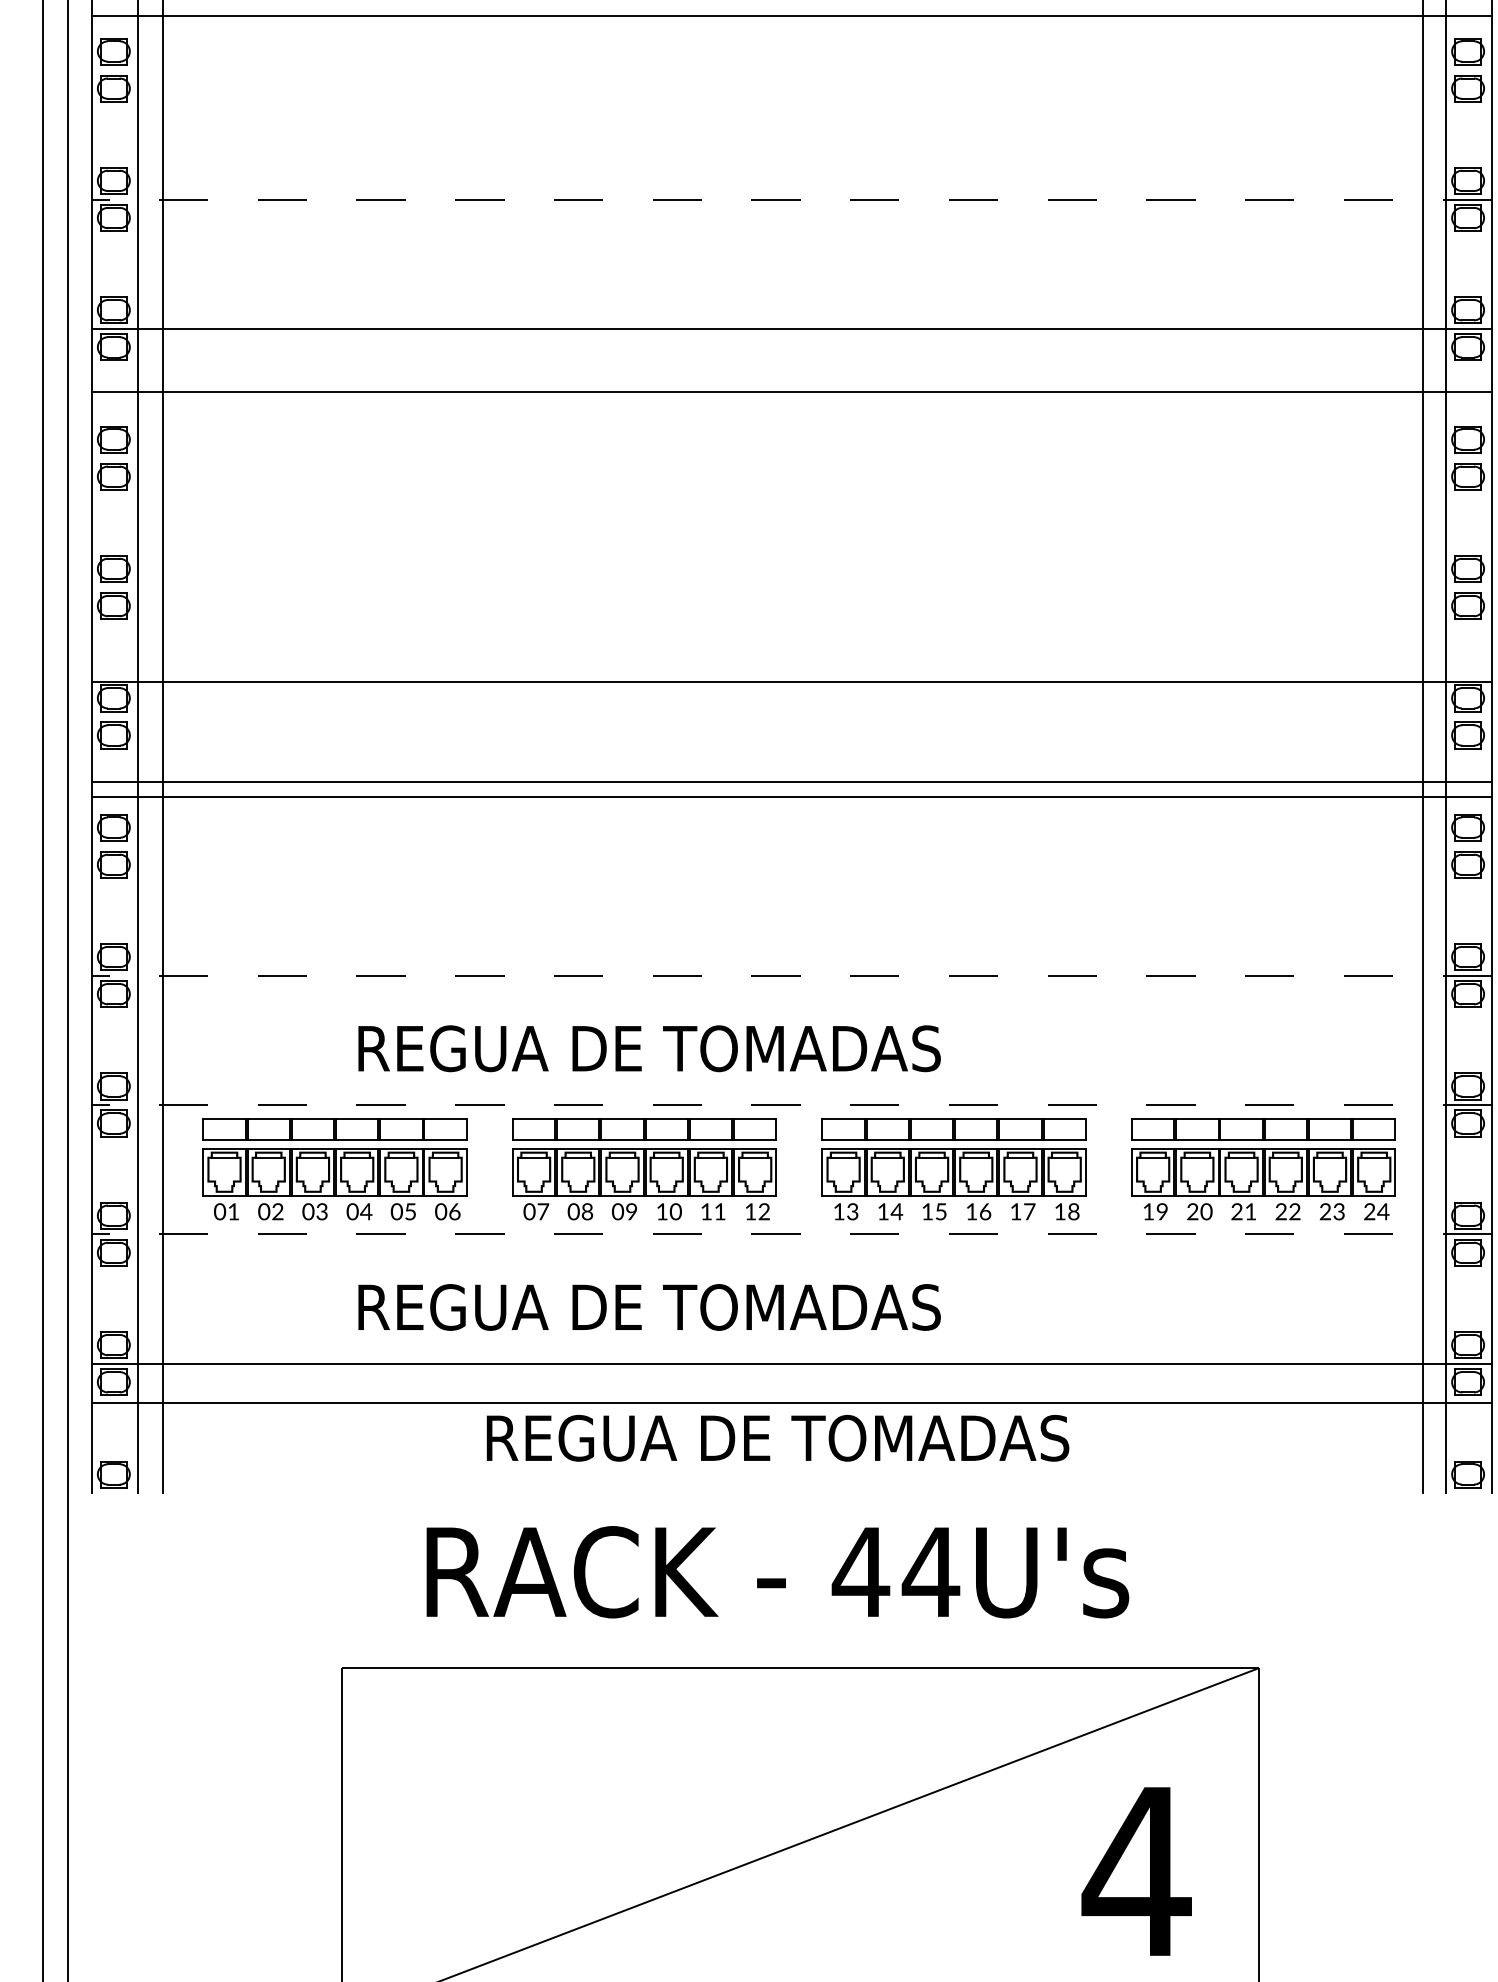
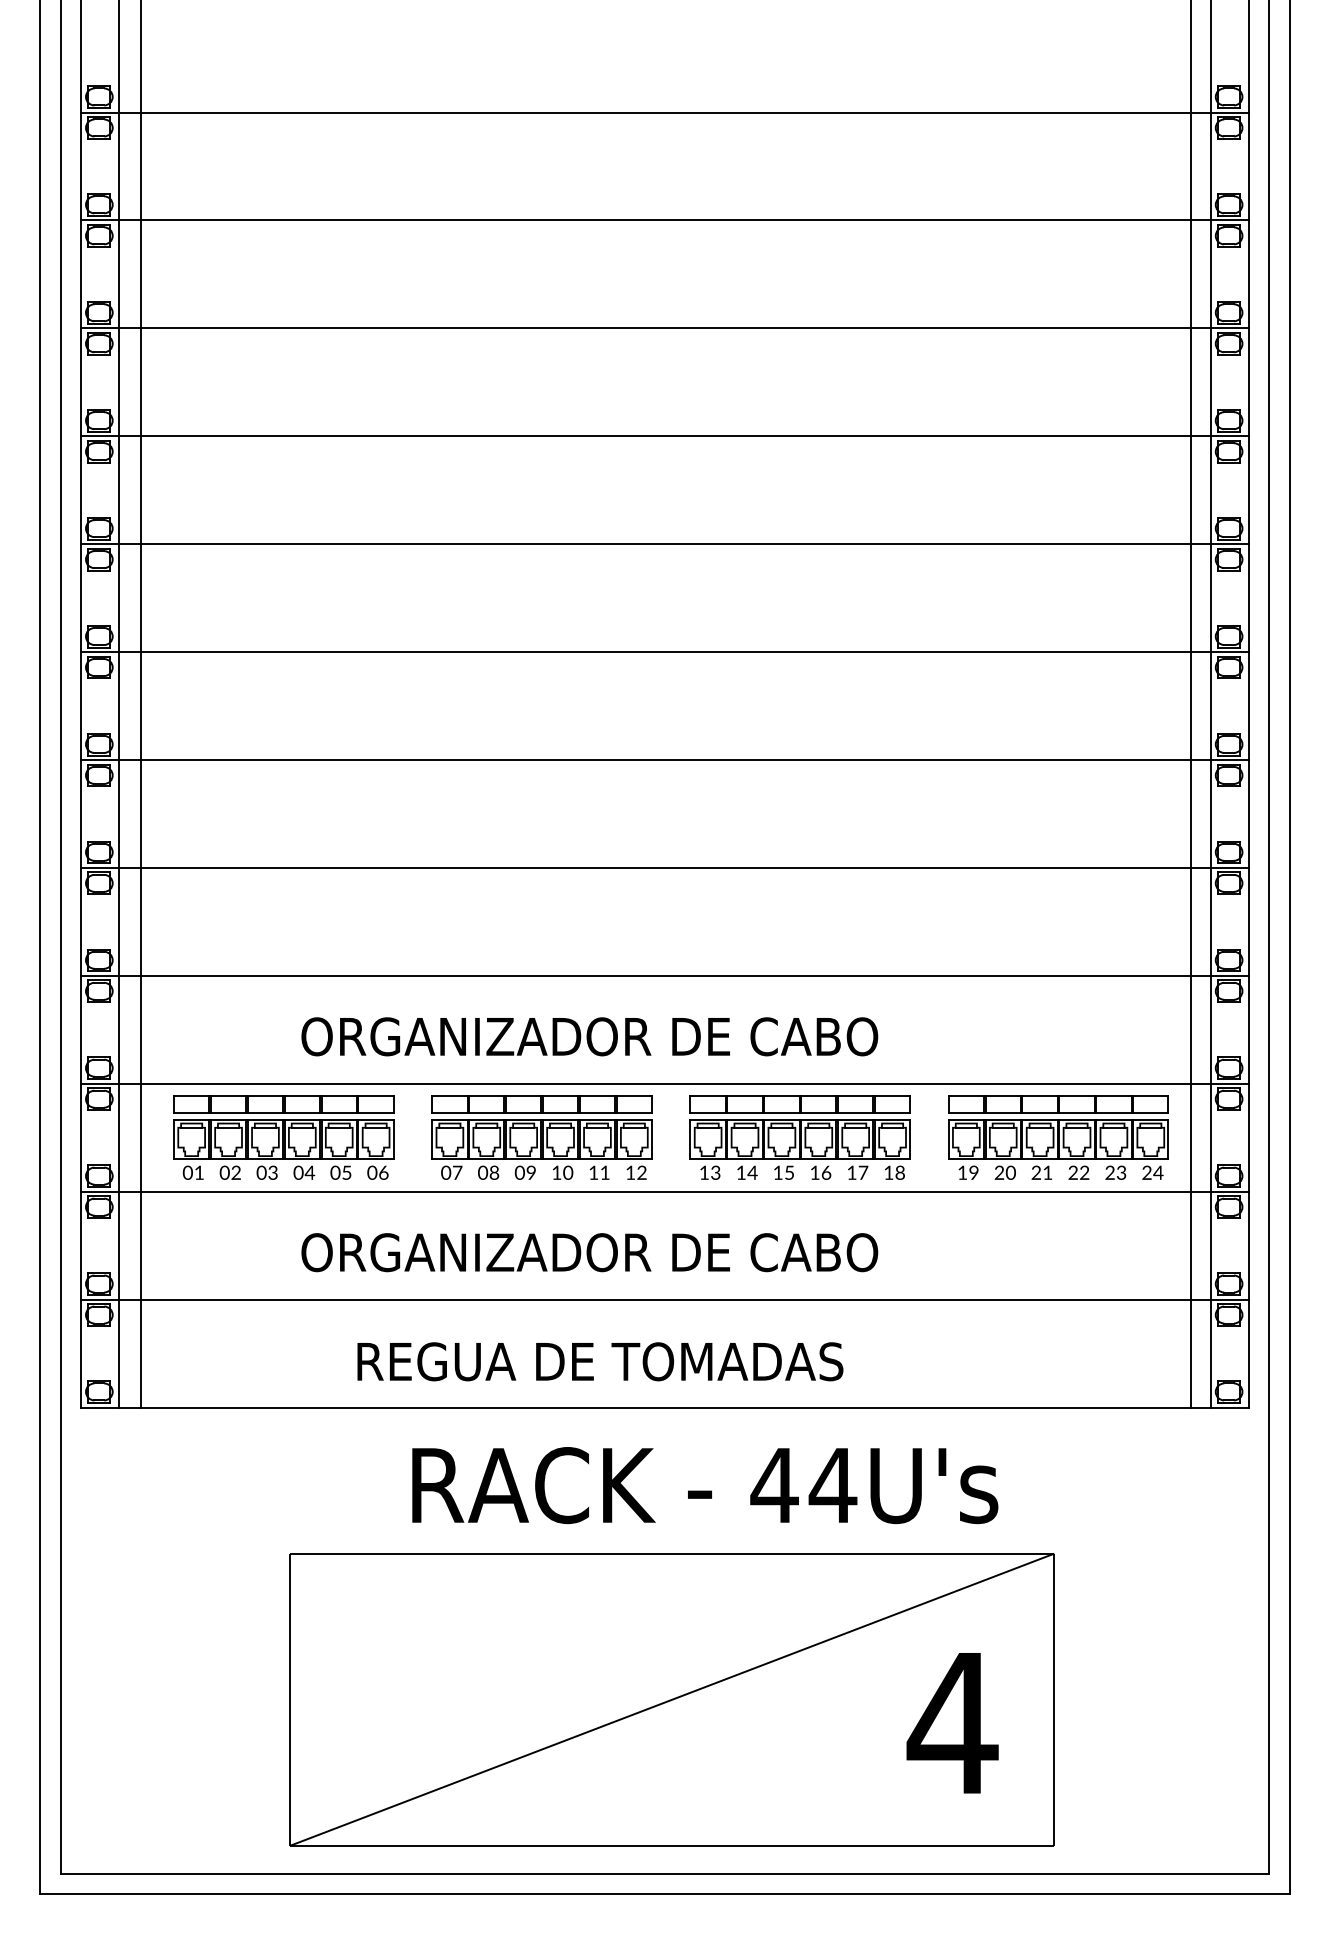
line: (791, 16) -> (664, 220), moved
line: (791, 199) -> (664, 328), dashed -> solid
line: (791, 392) -> (664, 544), moved
line: (791, 682) -> (664, 652), moved
line: (791, 782) -> (664, 760), moved
line: (791, 796) -> (664, 867), moved
line: (791, 975) -> (664, 975), dashed -> solid
text: (701, 1048) -> (589, 1036), REGUA DE TOMADAS -> ORGANIZADOR DE CABO
line: (791, 1104) -> (664, 1083), dashed -> solid
line: (791, 1234) -> (664, 1191), dashed -> solid
text: (701, 1307) -> (589, 1252), REGUA DE TOMADAS -> ORGANIZADOR DE CABO
line: (791, 1403) -> (664, 1407), moved
text: (778, 1437) -> (600, 1361), moved
text: (778, 1572) -> (705, 1485), moved

